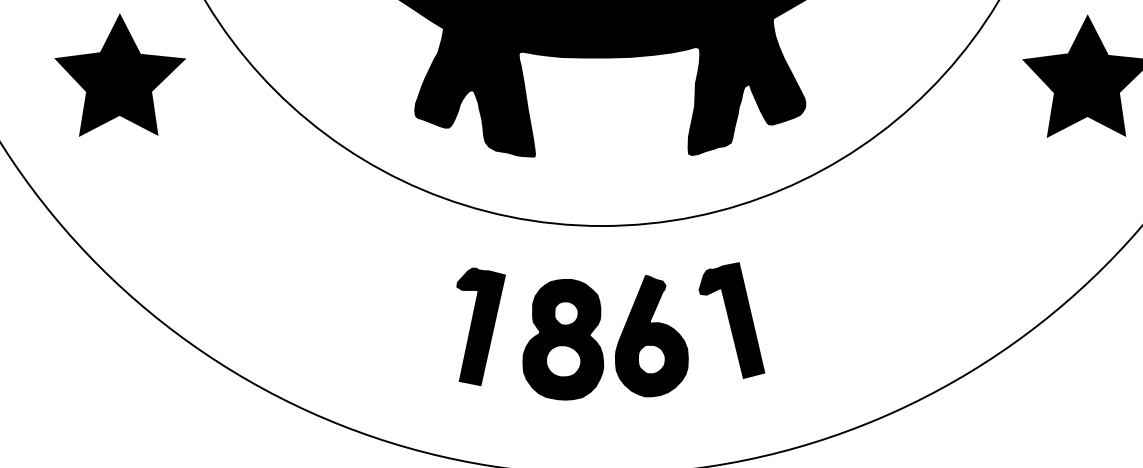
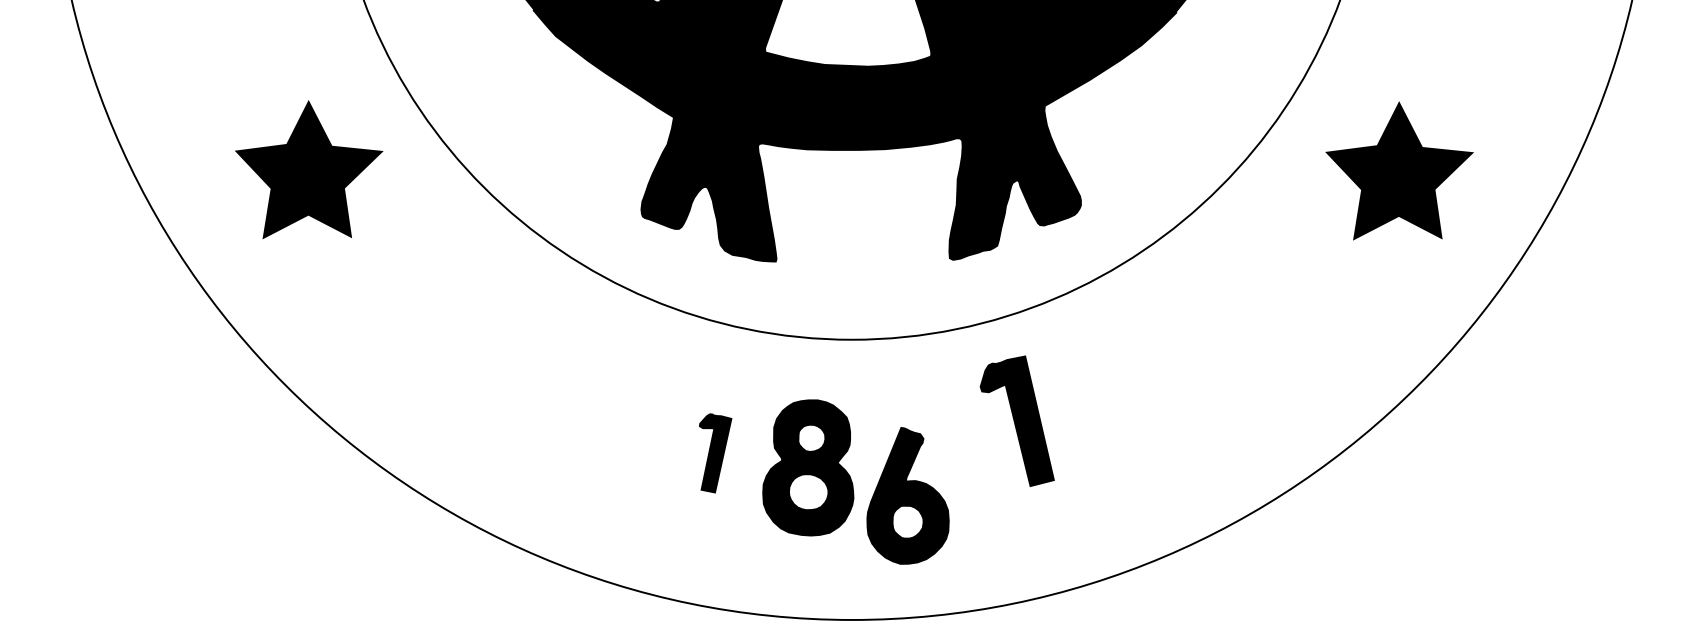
part: (731, 319) -> (1016, 420), moved
part: (480, 326) -> (715, 453), size x0.6
part: (651, 335) -> (907, 495), moved

